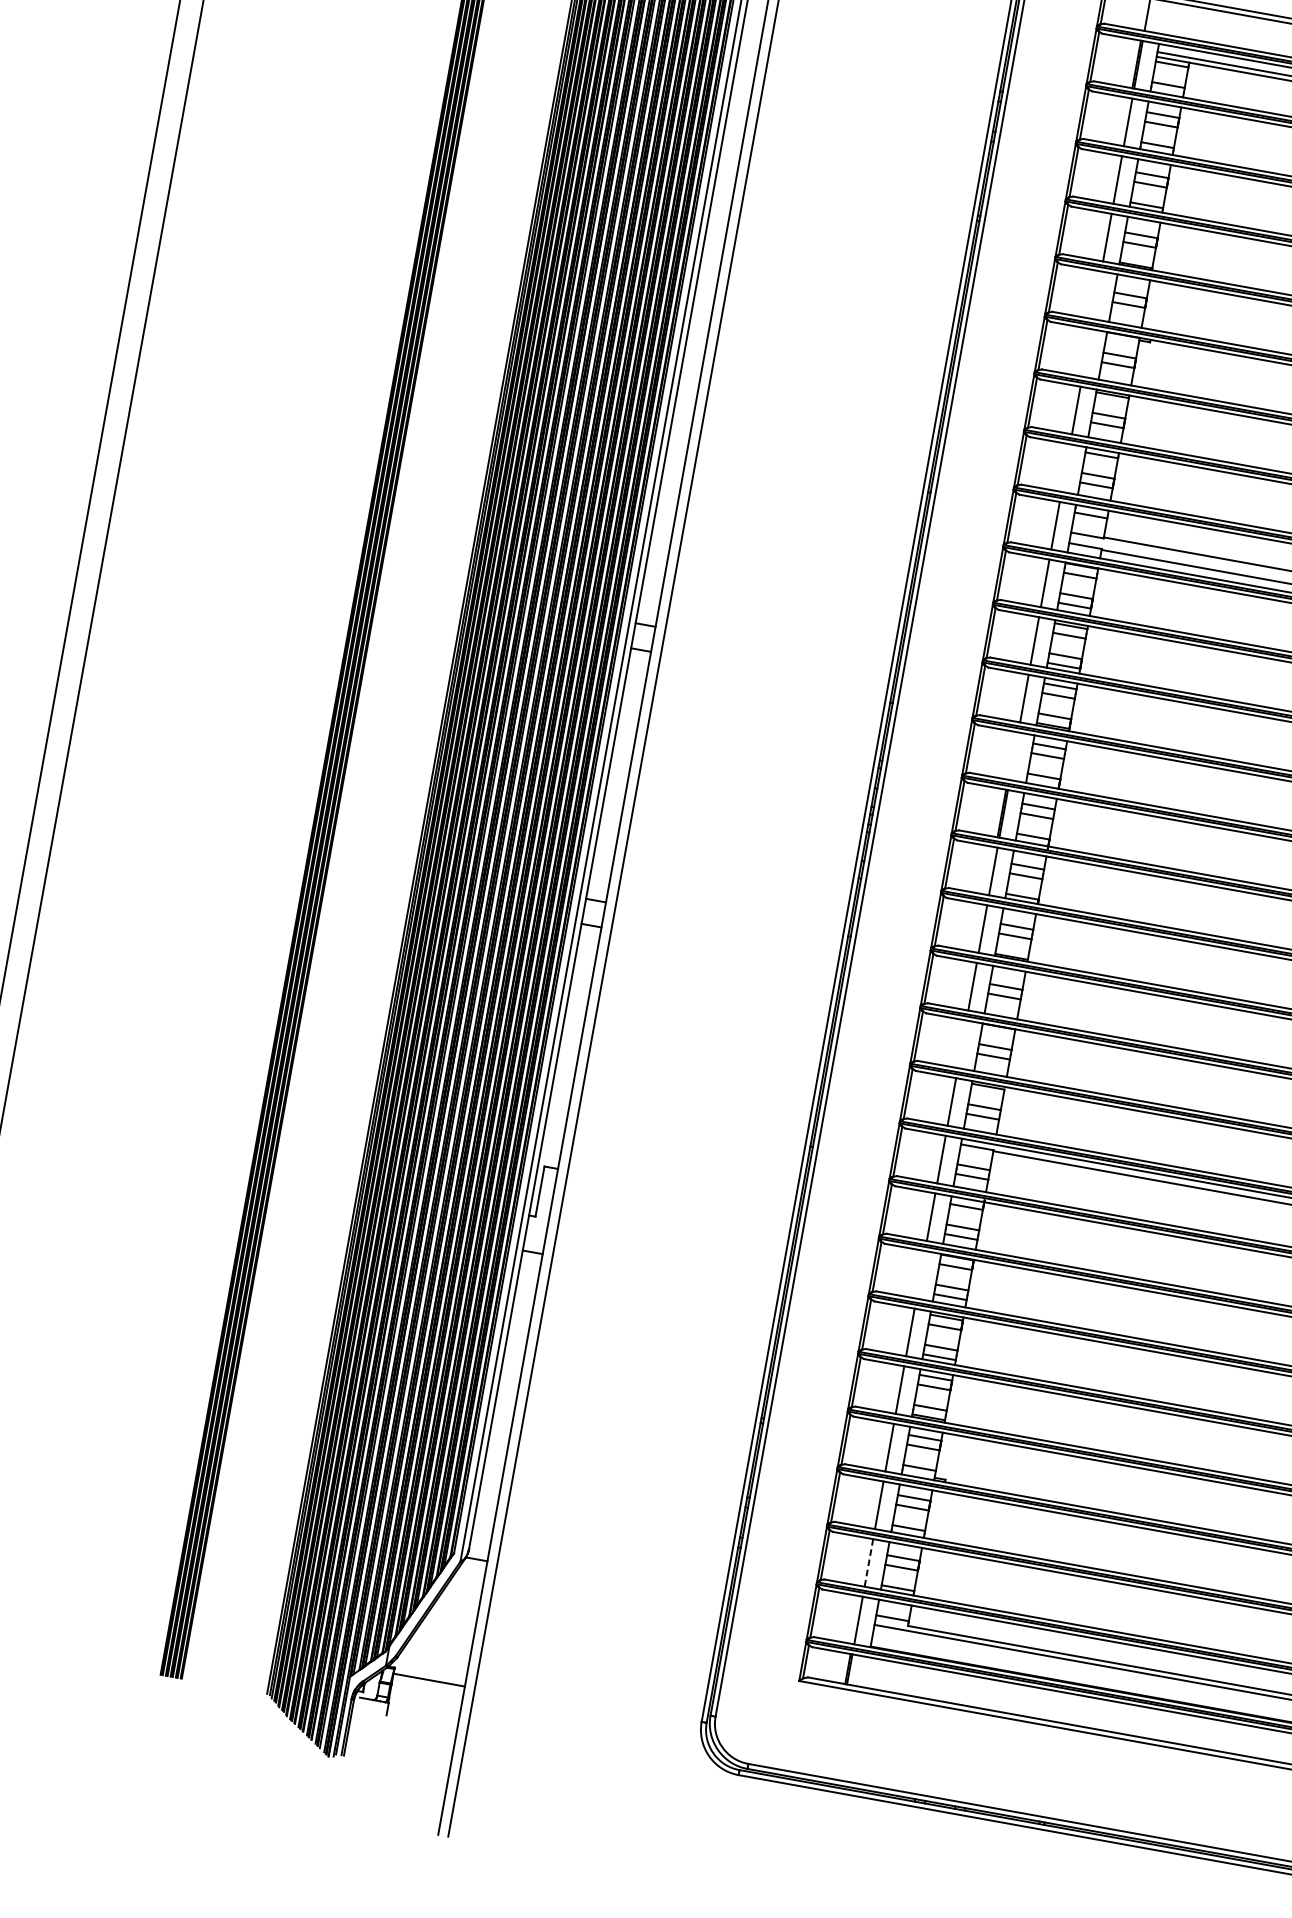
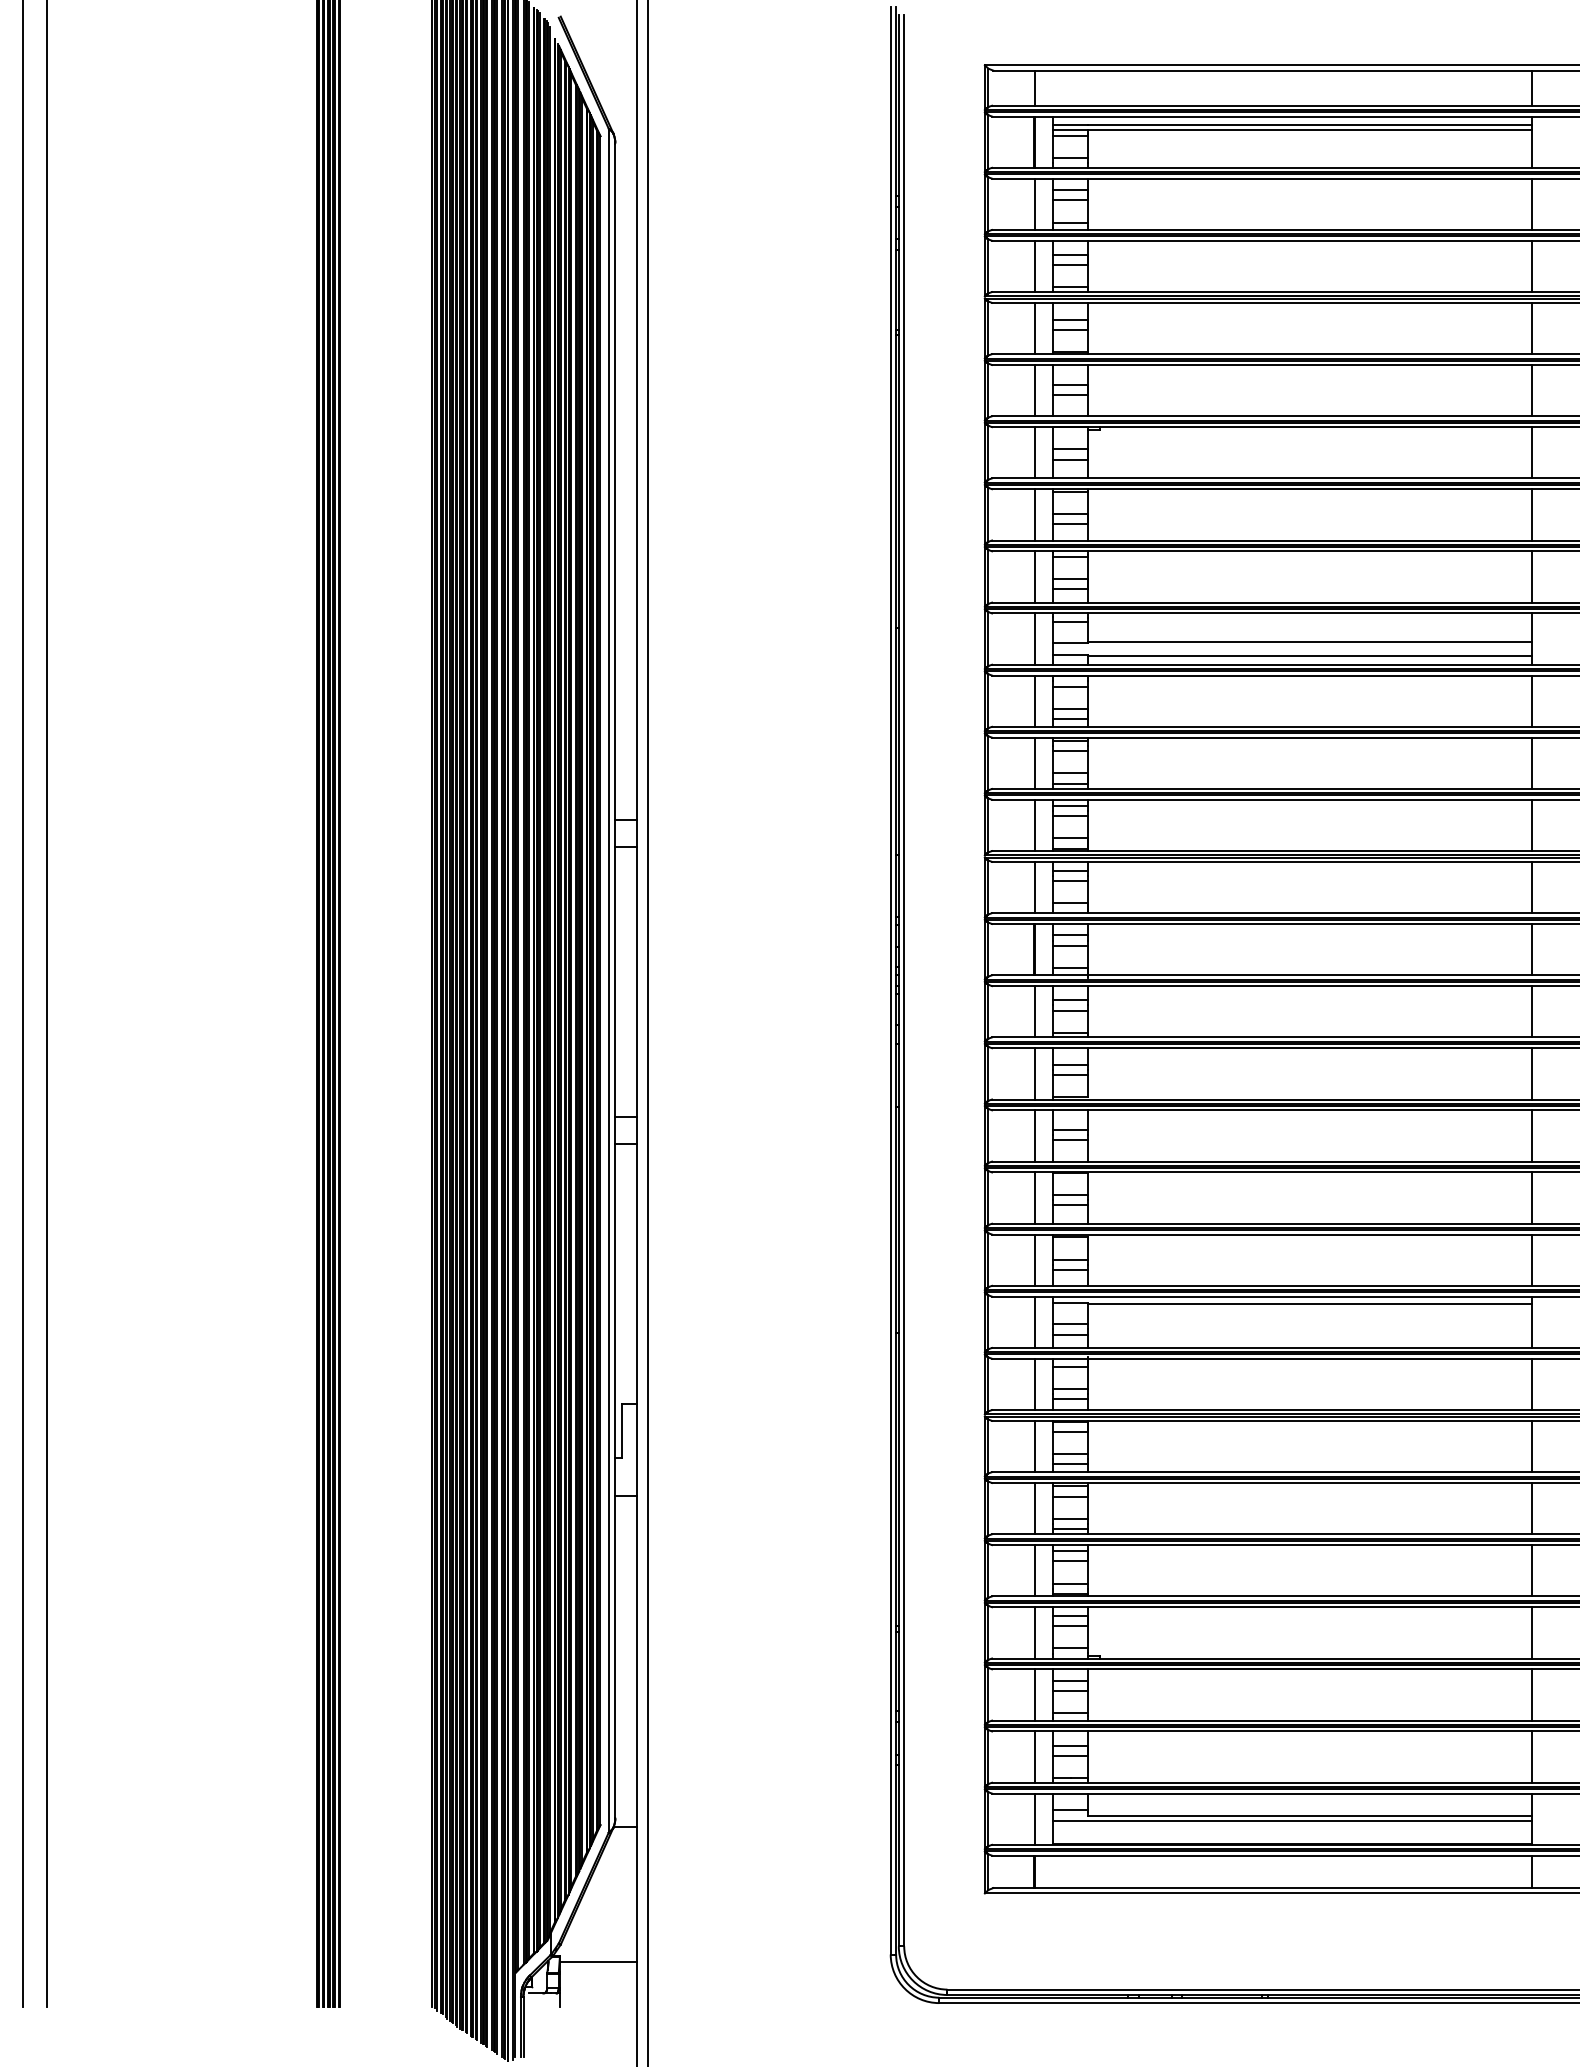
line: (1097, 295) -> (1035, 390), added
line: (1086, 352) -> (1035, 452), added
line: (1066, 467) -> (1035, 576), added
line: (1014, 756) -> (1035, 887), added
line: (962, 1043) -> (1035, 1197), added
line: (920, 1274) -> (1035, 1446), added
line: (868, 1563) -> (1035, 1757), dashed -> solid

